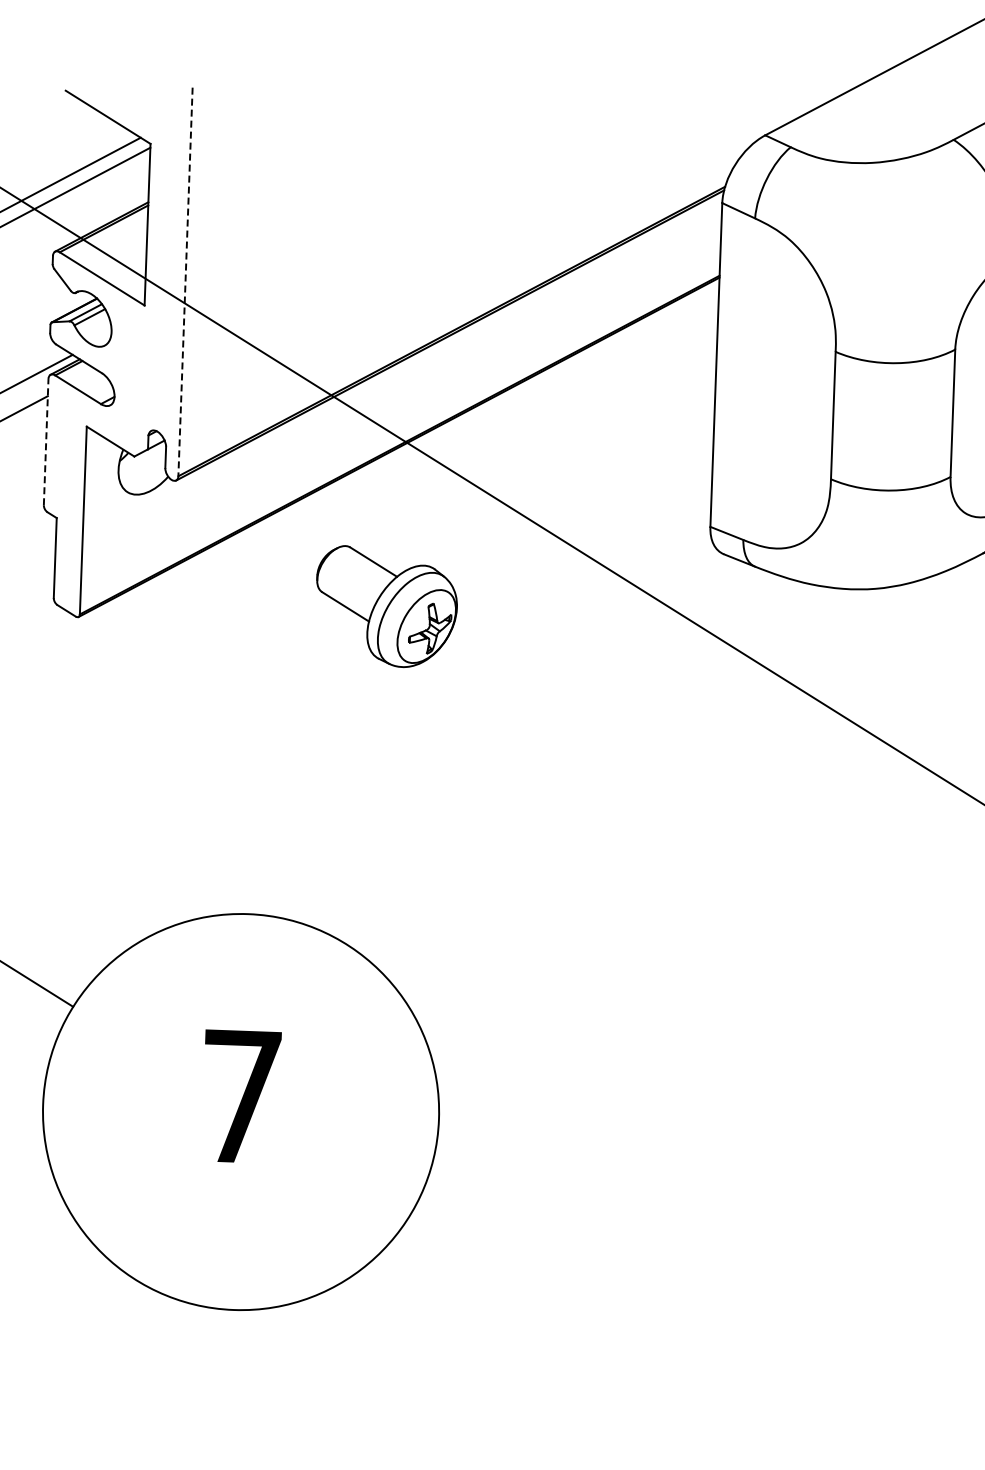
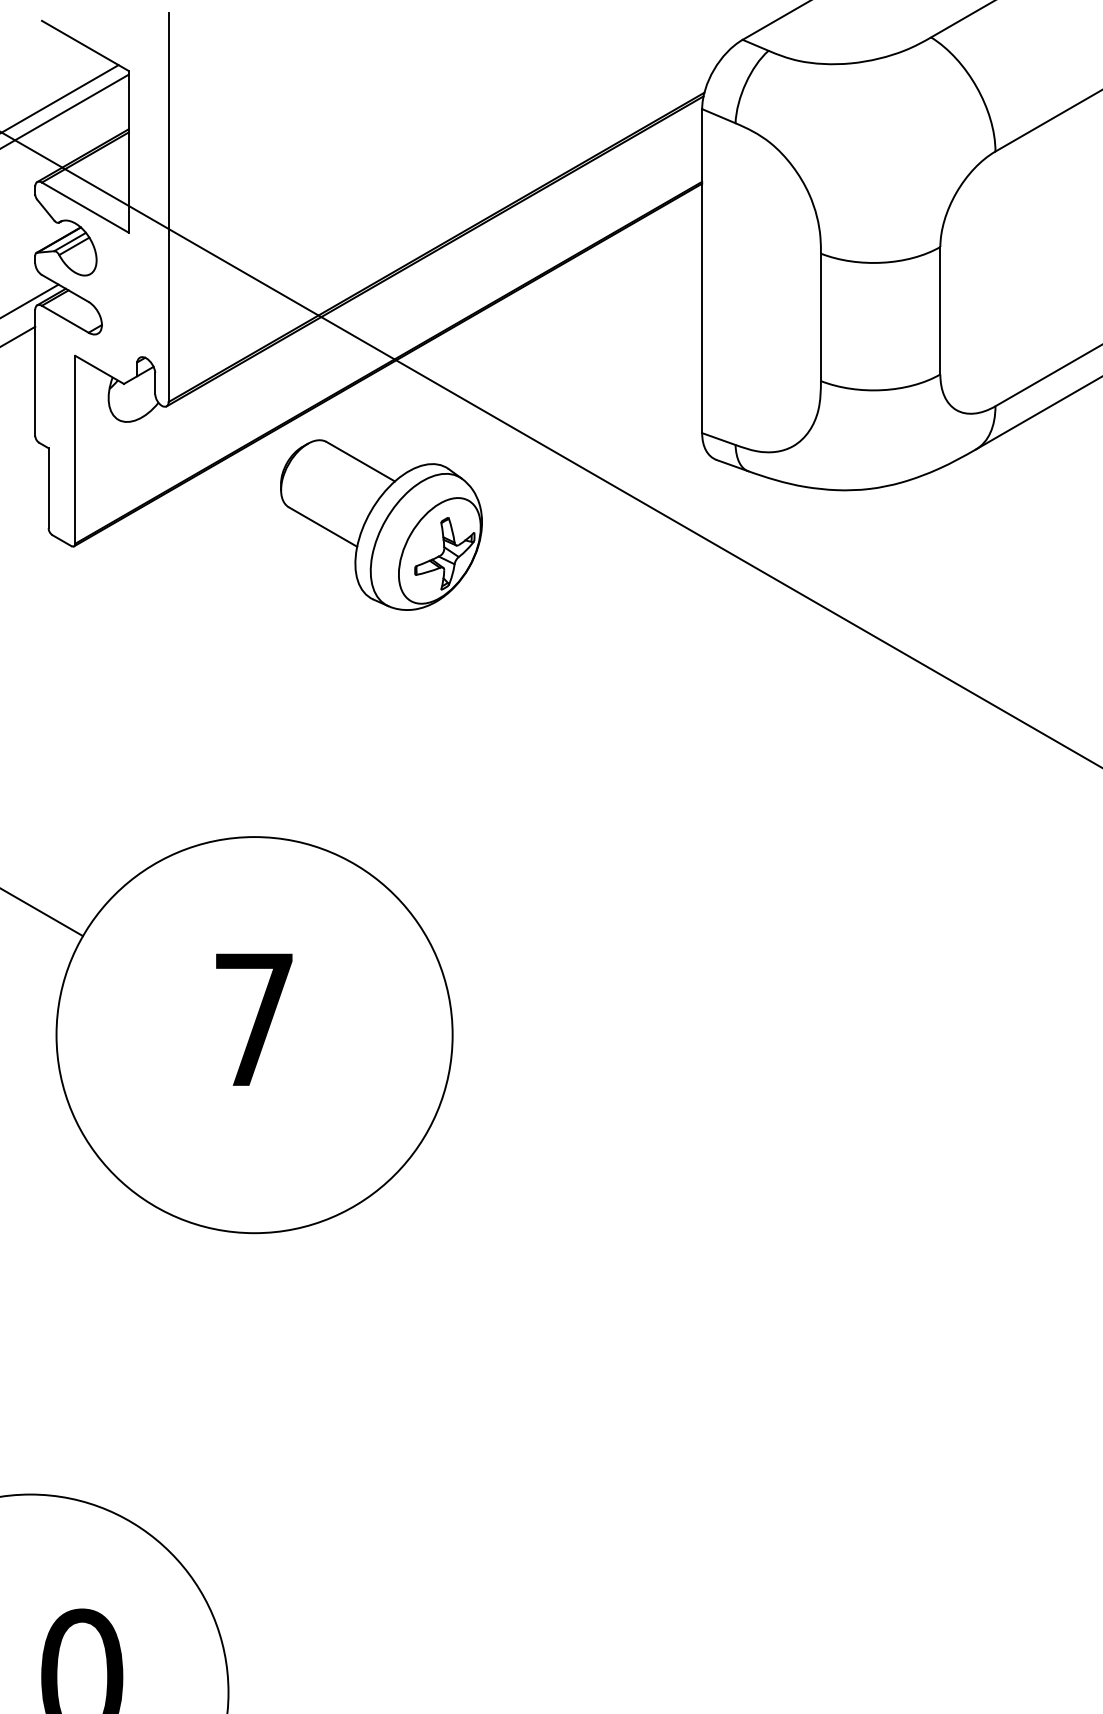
line: (185, 282) -> (168, 208), dashed -> solid
line: (46, 441) -> (35, 372), dashed -> solid
part: (386, 606) -> (381, 524), size x1.43

